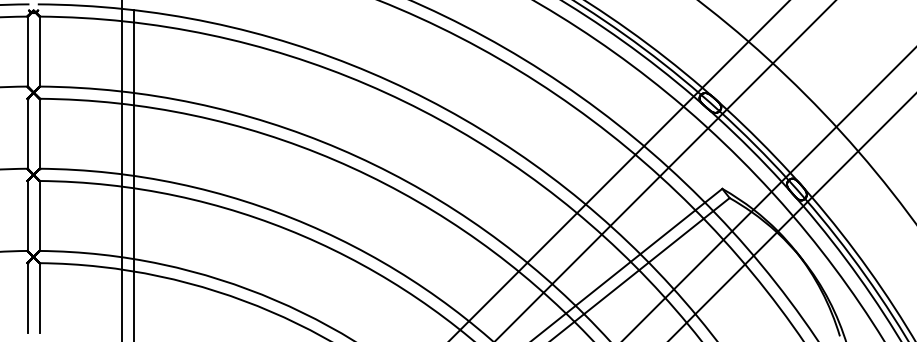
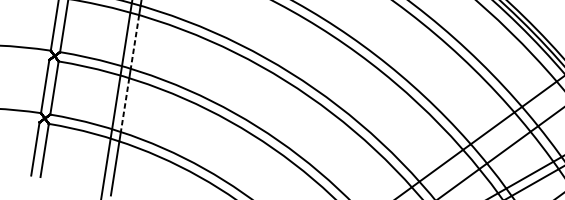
line: (133, 141) -> (134, 42), solid -> dashed
line: (133, 224) -> (124, 105), solid -> dashed

